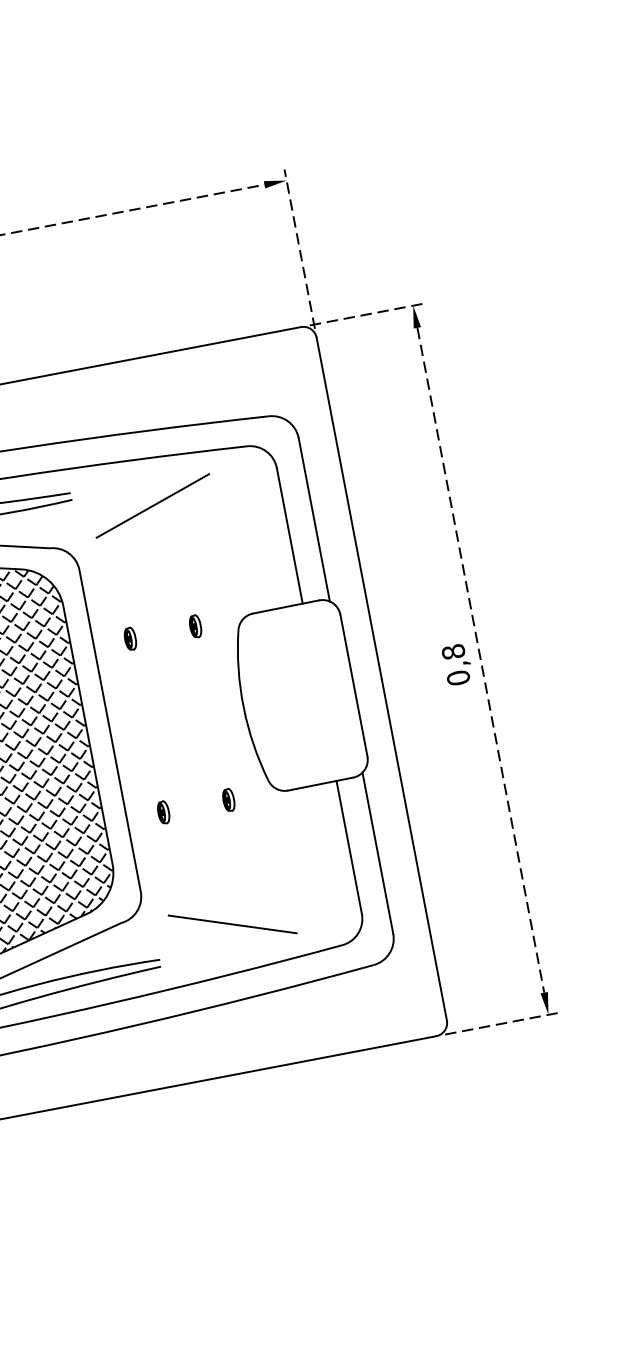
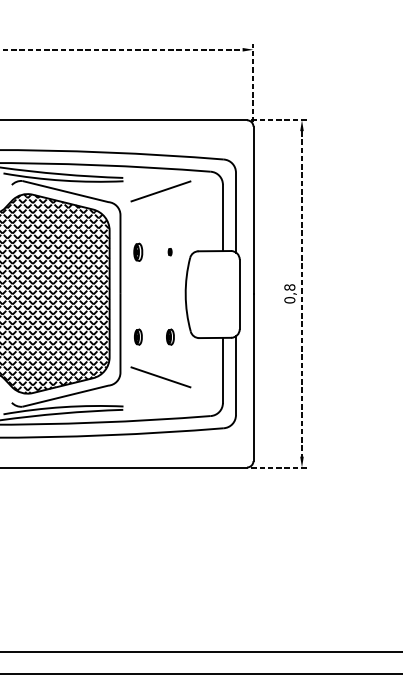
part: (193, 625) -> (169, 251), size x0.6
part: (130, 637) -> (138, 251), size x1.6
part: (227, 800) -> (169, 337), size x1.4
part: (163, 813) -> (138, 337), size x1.4
line: (231, 924) -> (160, 377), moved

